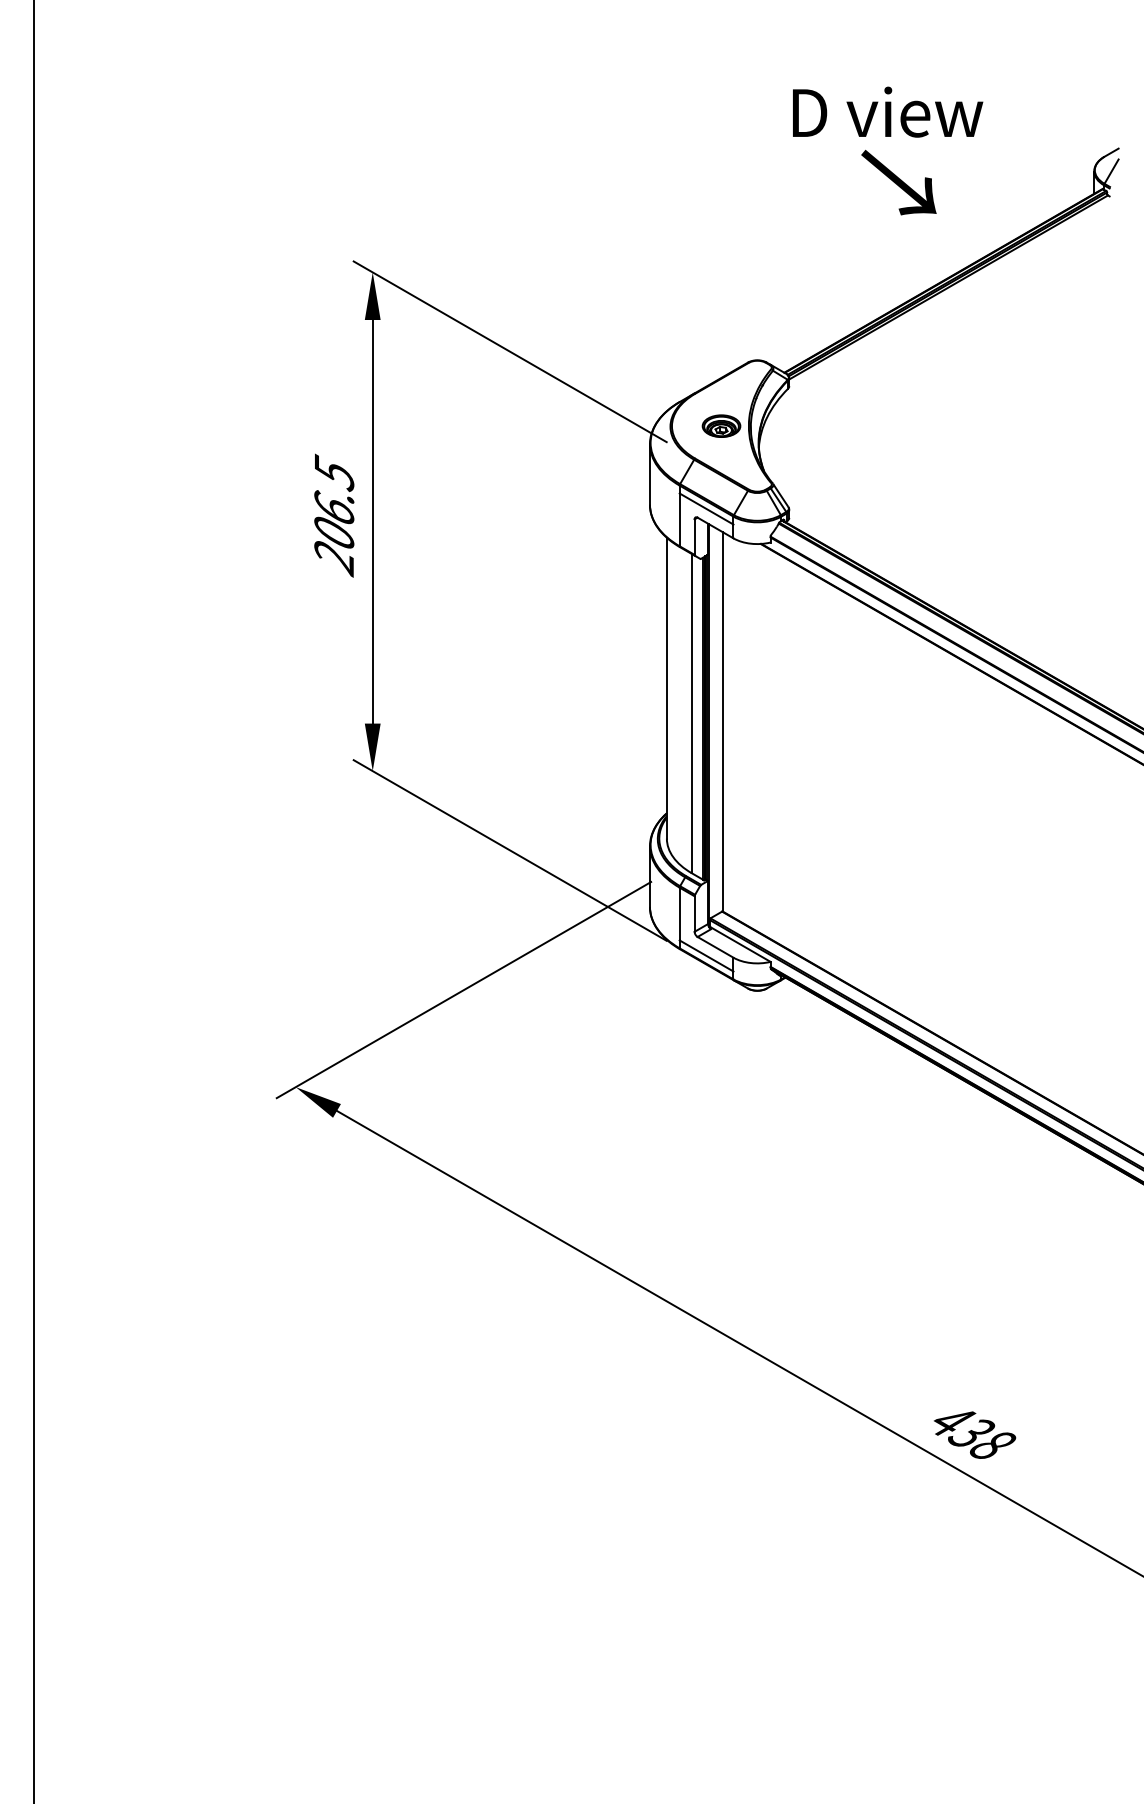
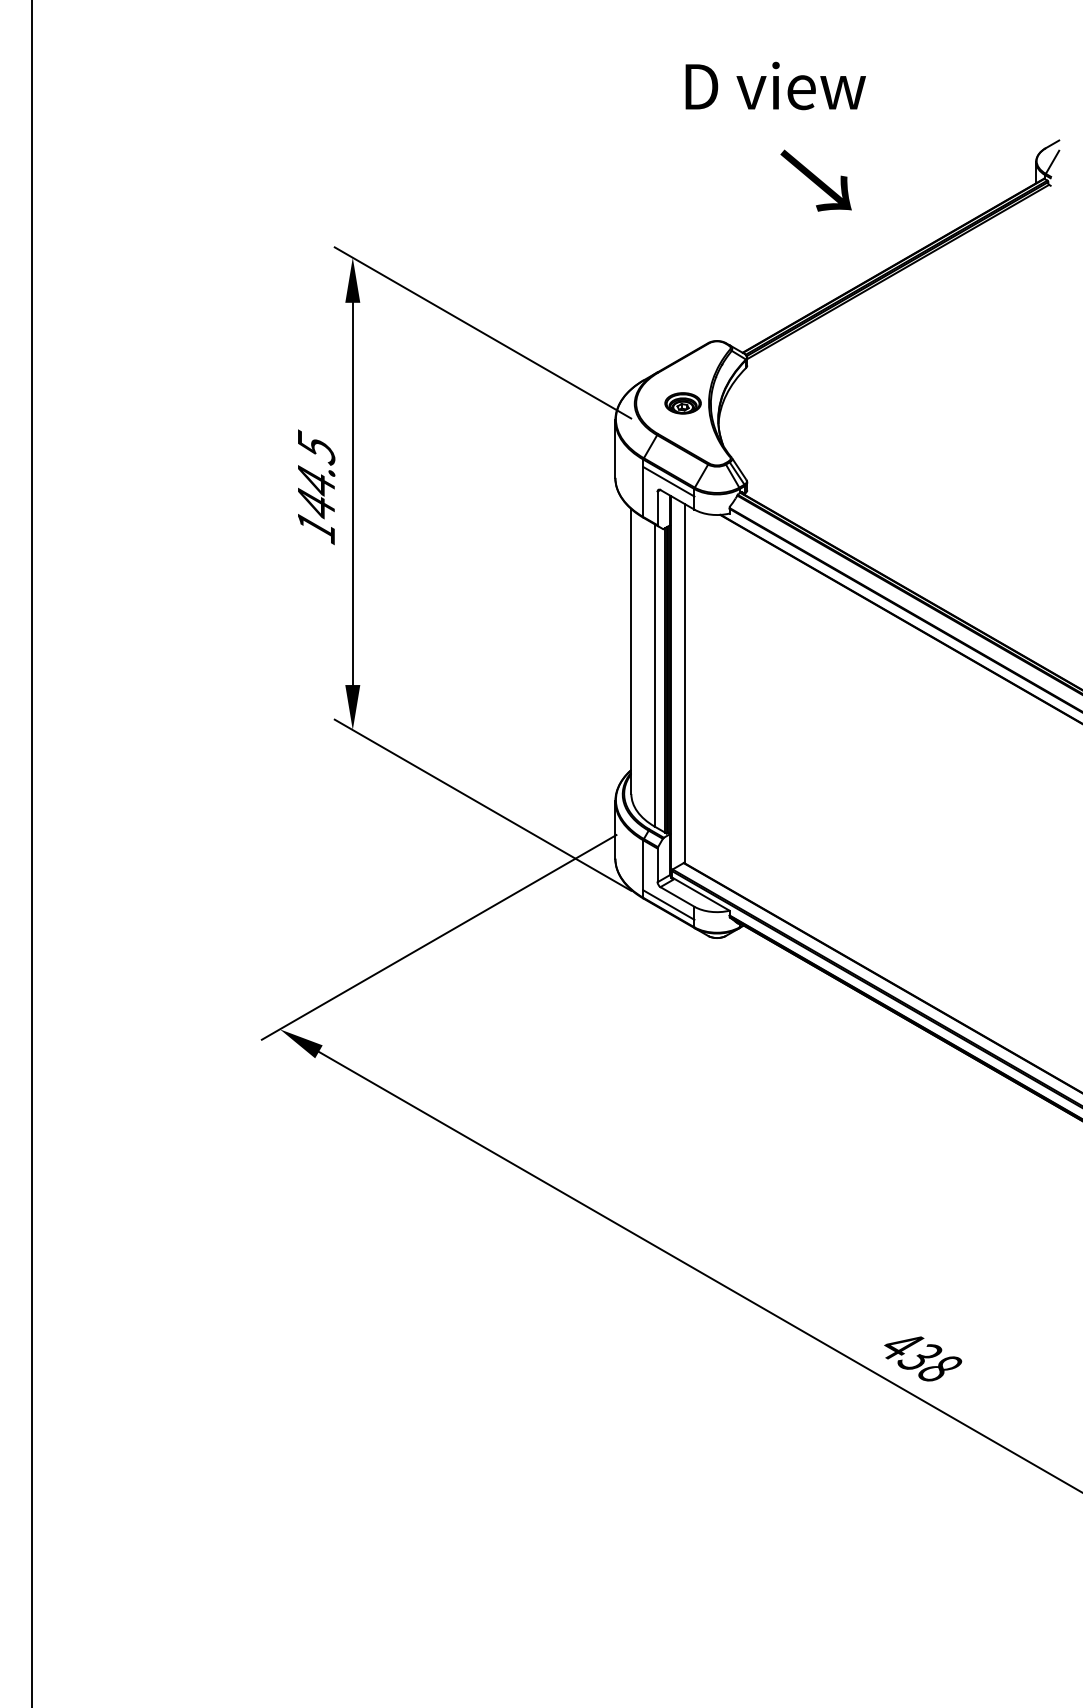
text: (887, 111) -> (775, 85), moved
text: (898, 182) -> (815, 180), moved
text: (334, 532) -> (316, 504), 206.5 -> 144.5

